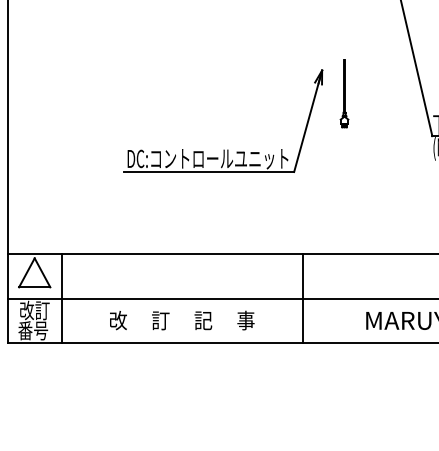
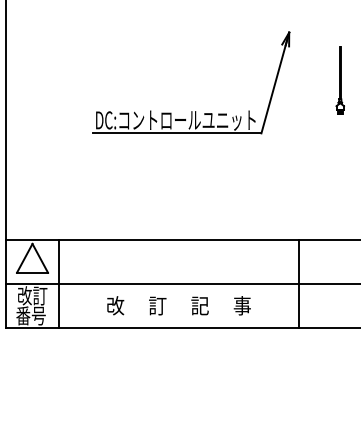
part: (223, 149) -> (191, 111), moved

